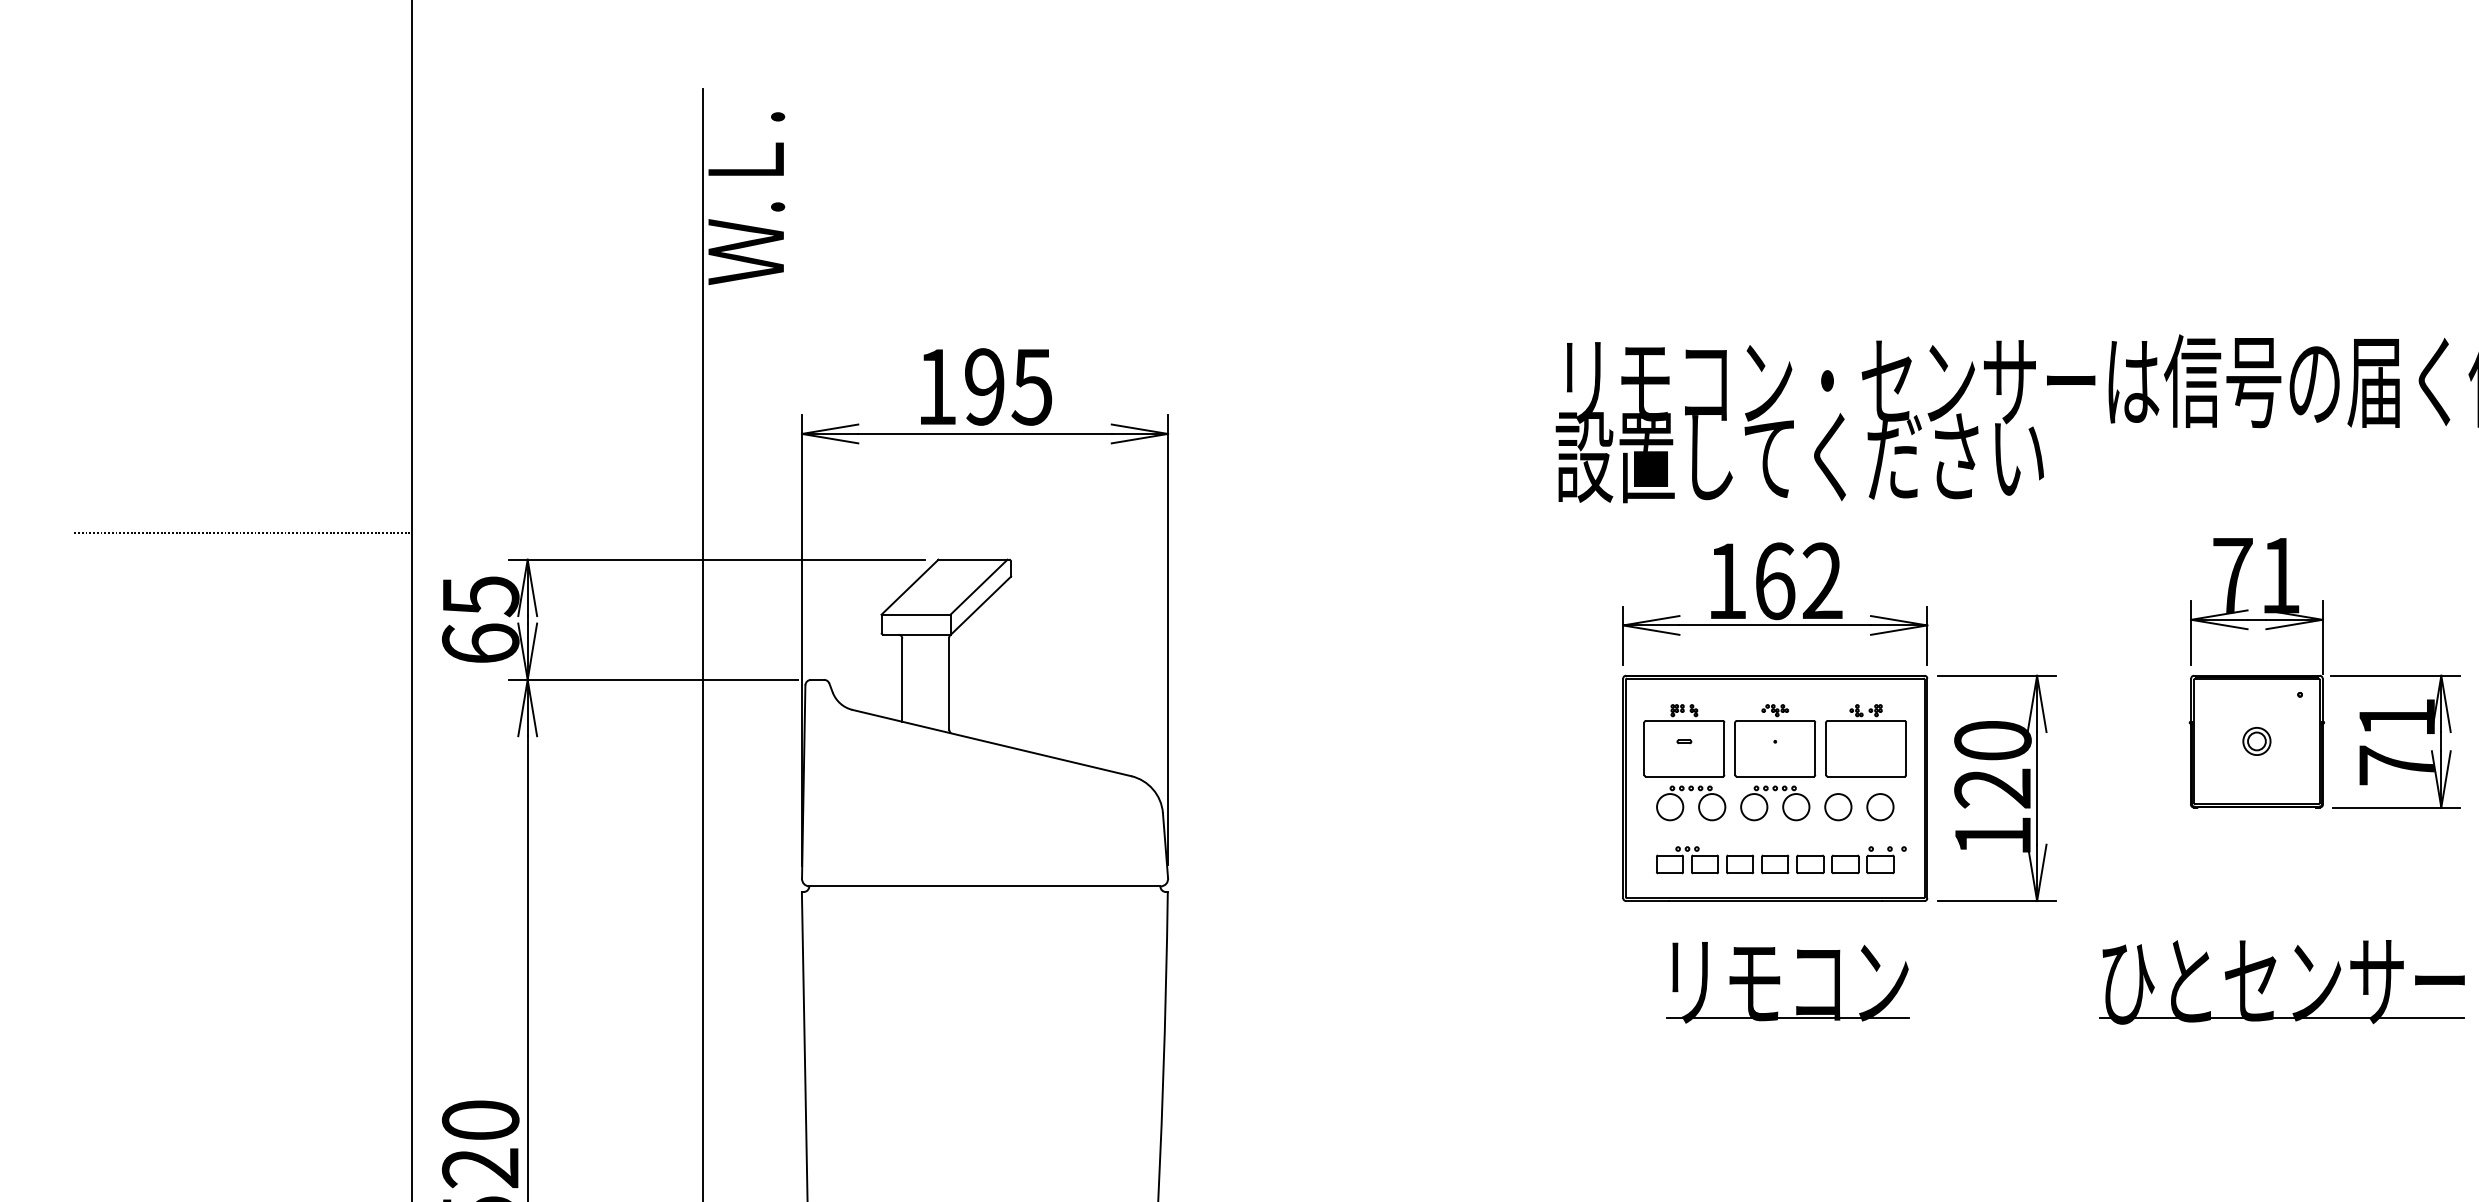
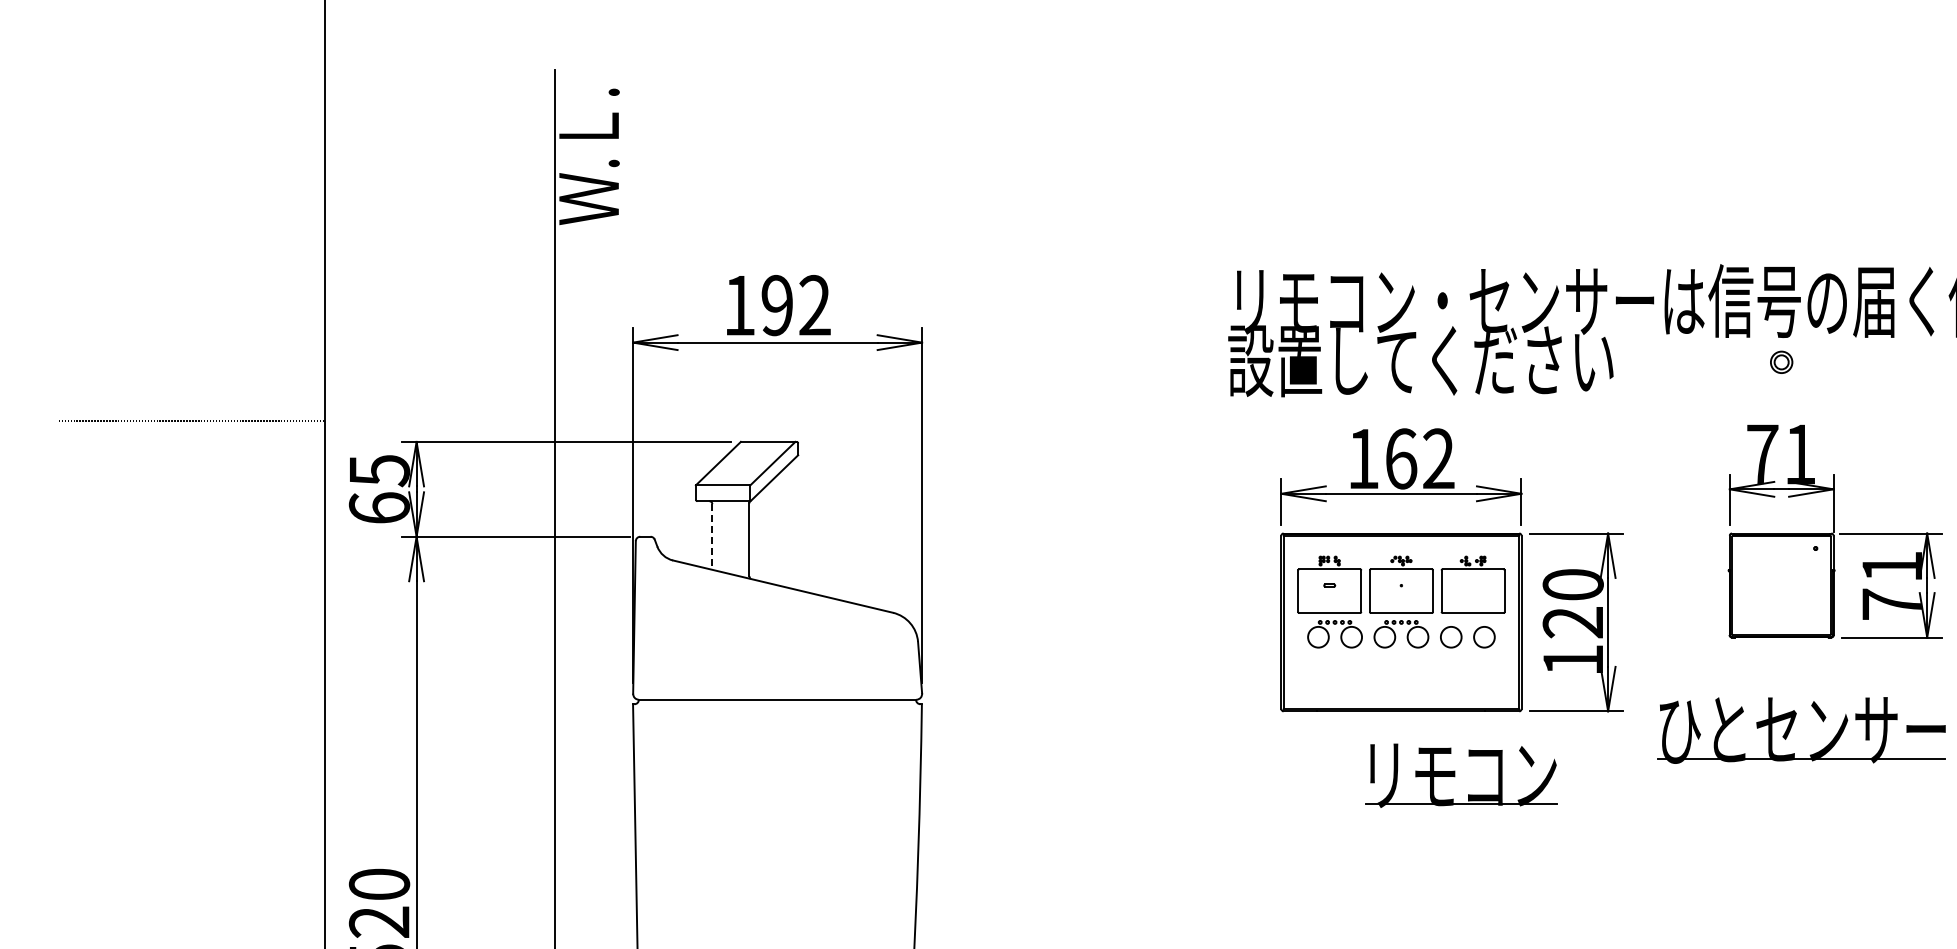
text: (1031, 386) -> (814, 305), 195 -> 192
line: (902, 679) -> (712, 536), solid -> dashed
part: (2256, 740) -> (1781, 361), moved
part: (1781, 860) -> (1406, 679), removed
part: (2270, 977) -> (1792, 726), moved
part: (1788, 982) -> (1461, 775), moved

